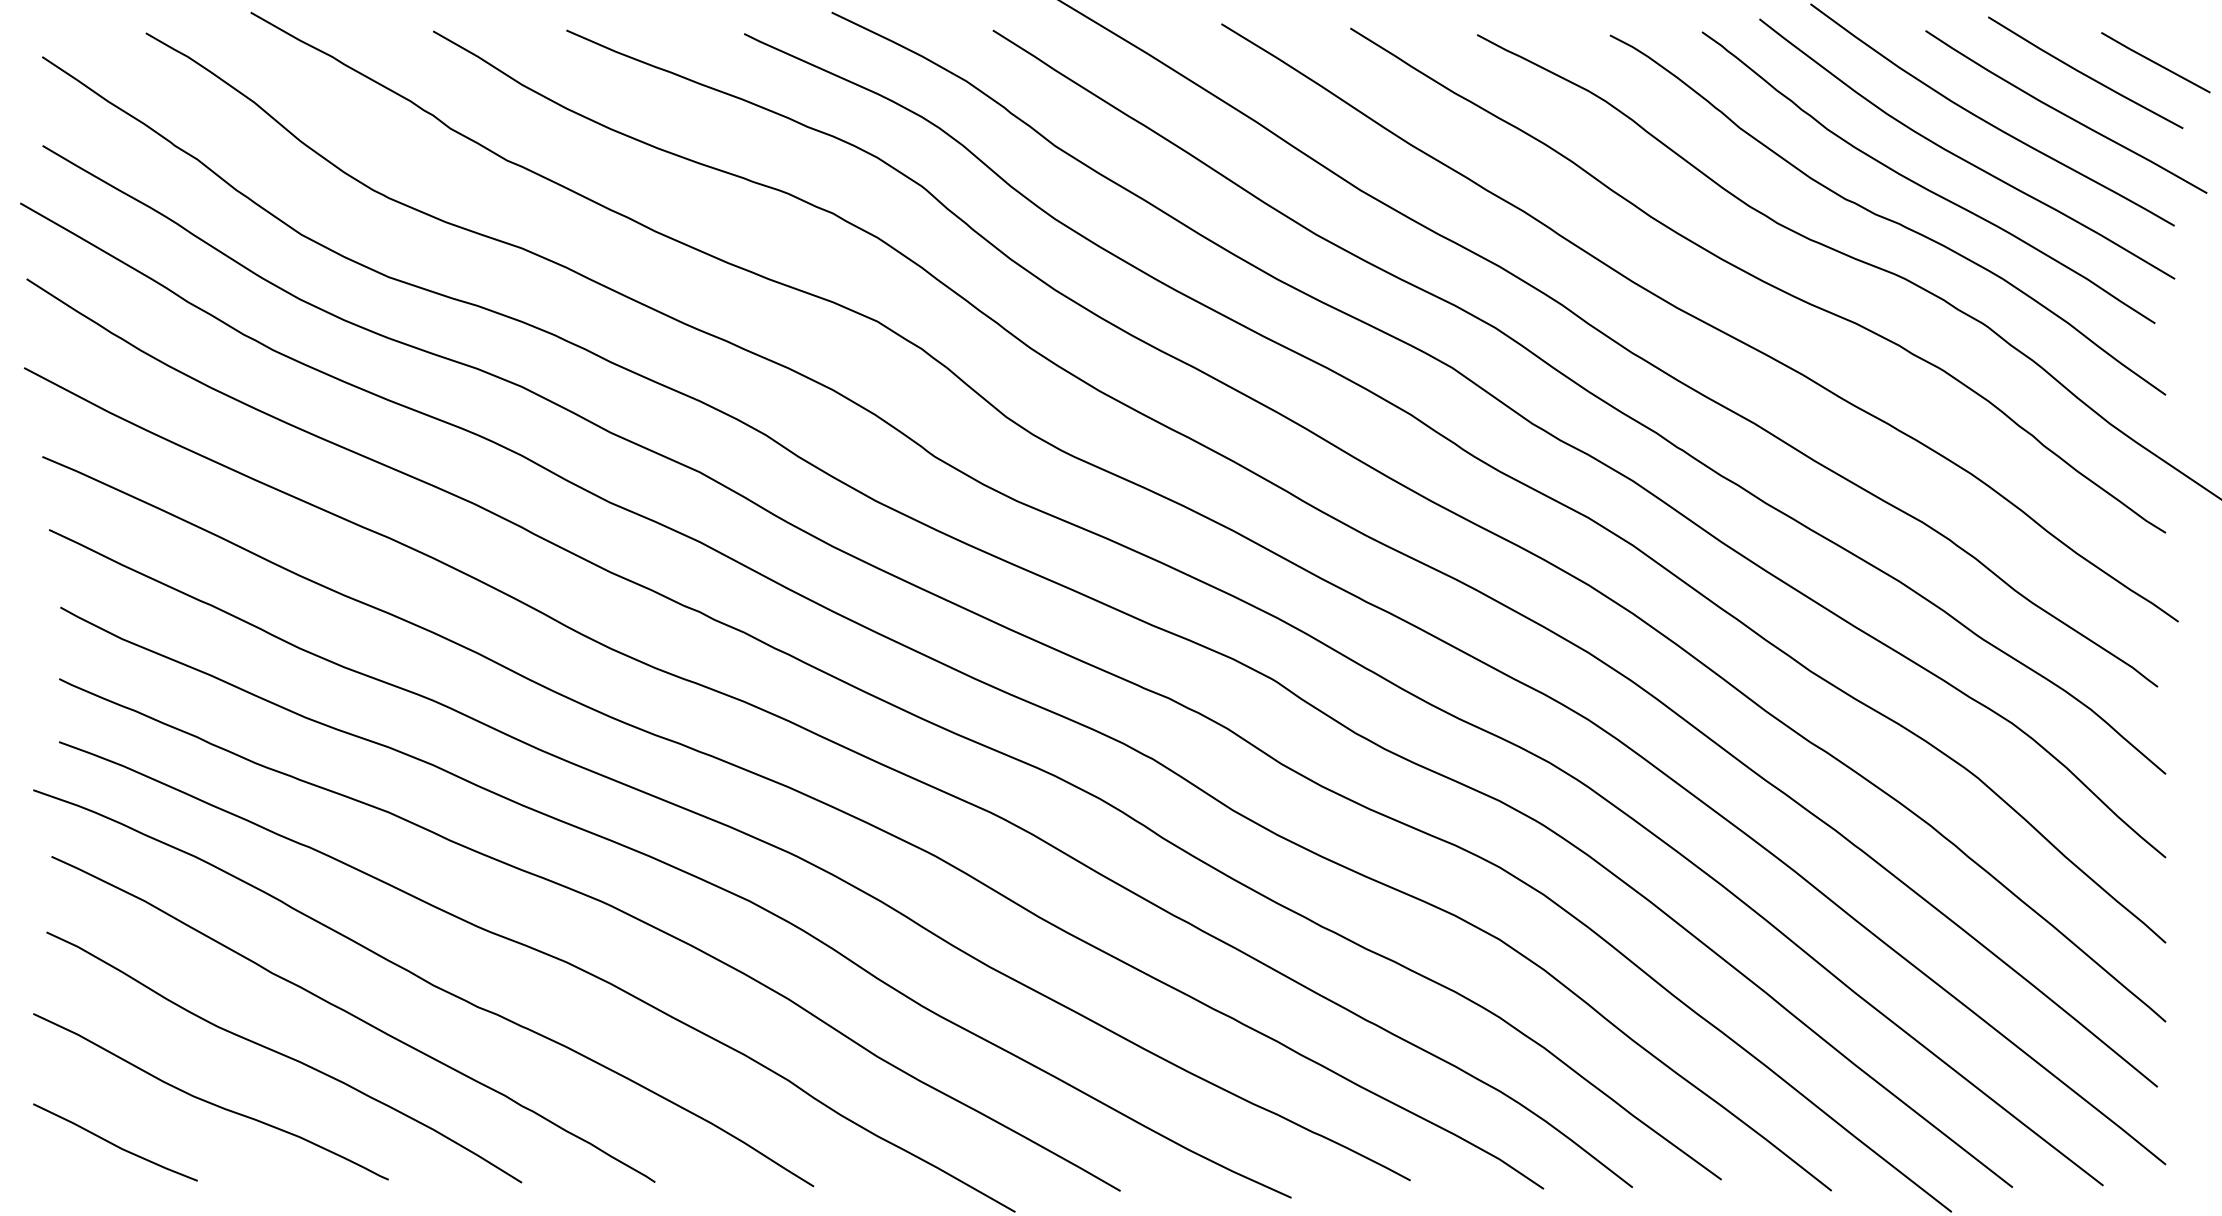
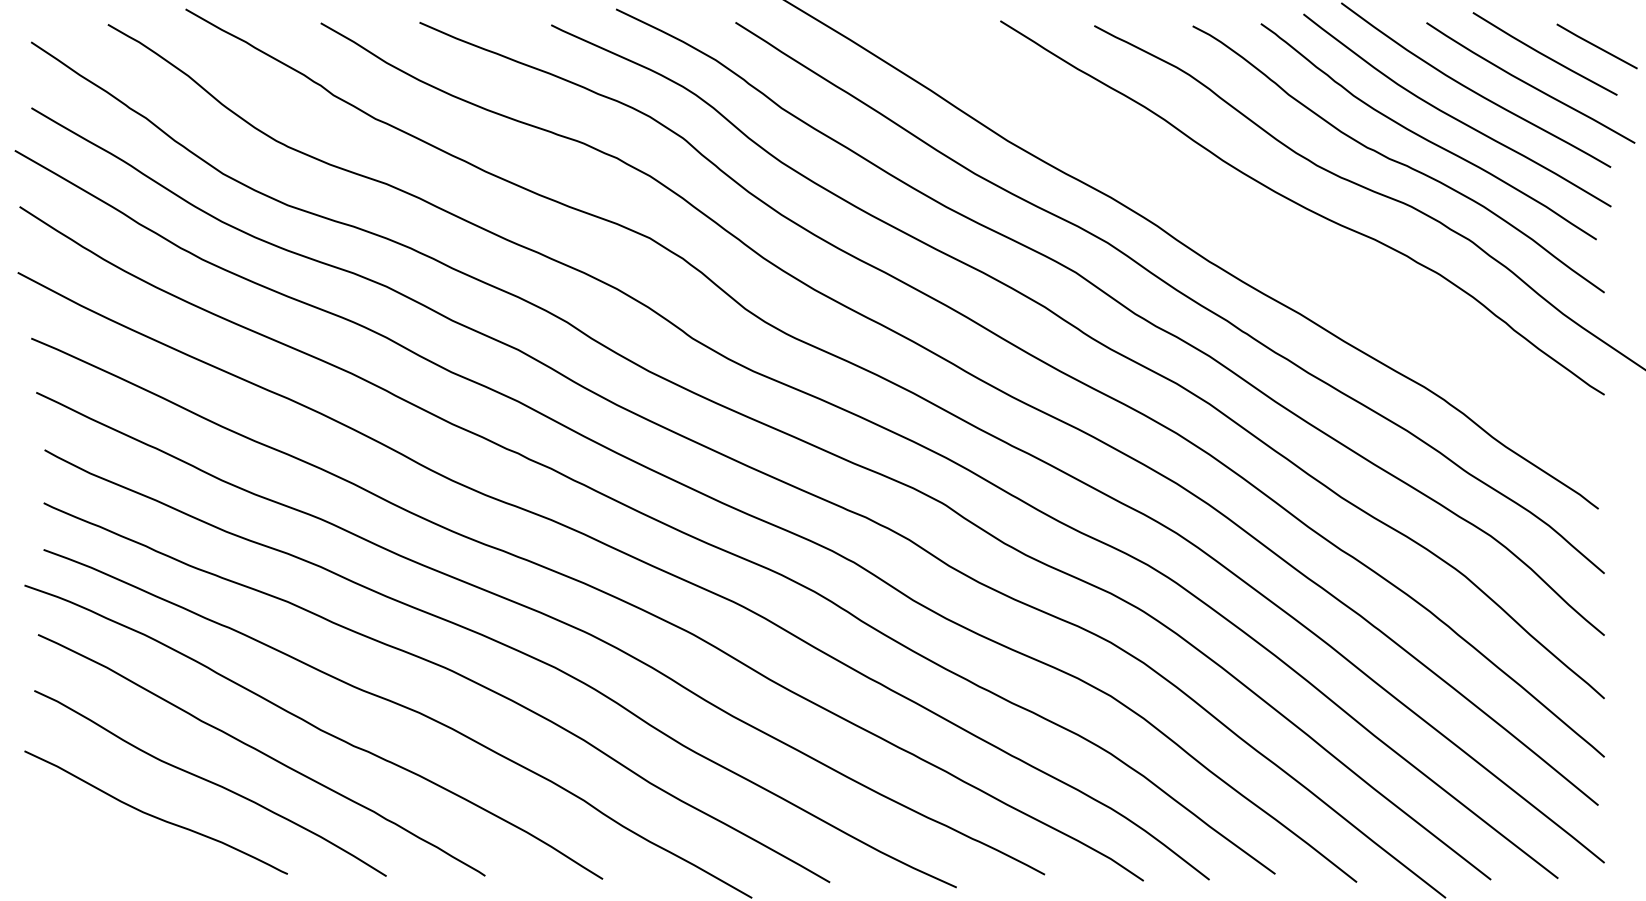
curve: (1700, 321) -> (1259, 238), removed
line: (115, 1143) -> (85, 847), removed

